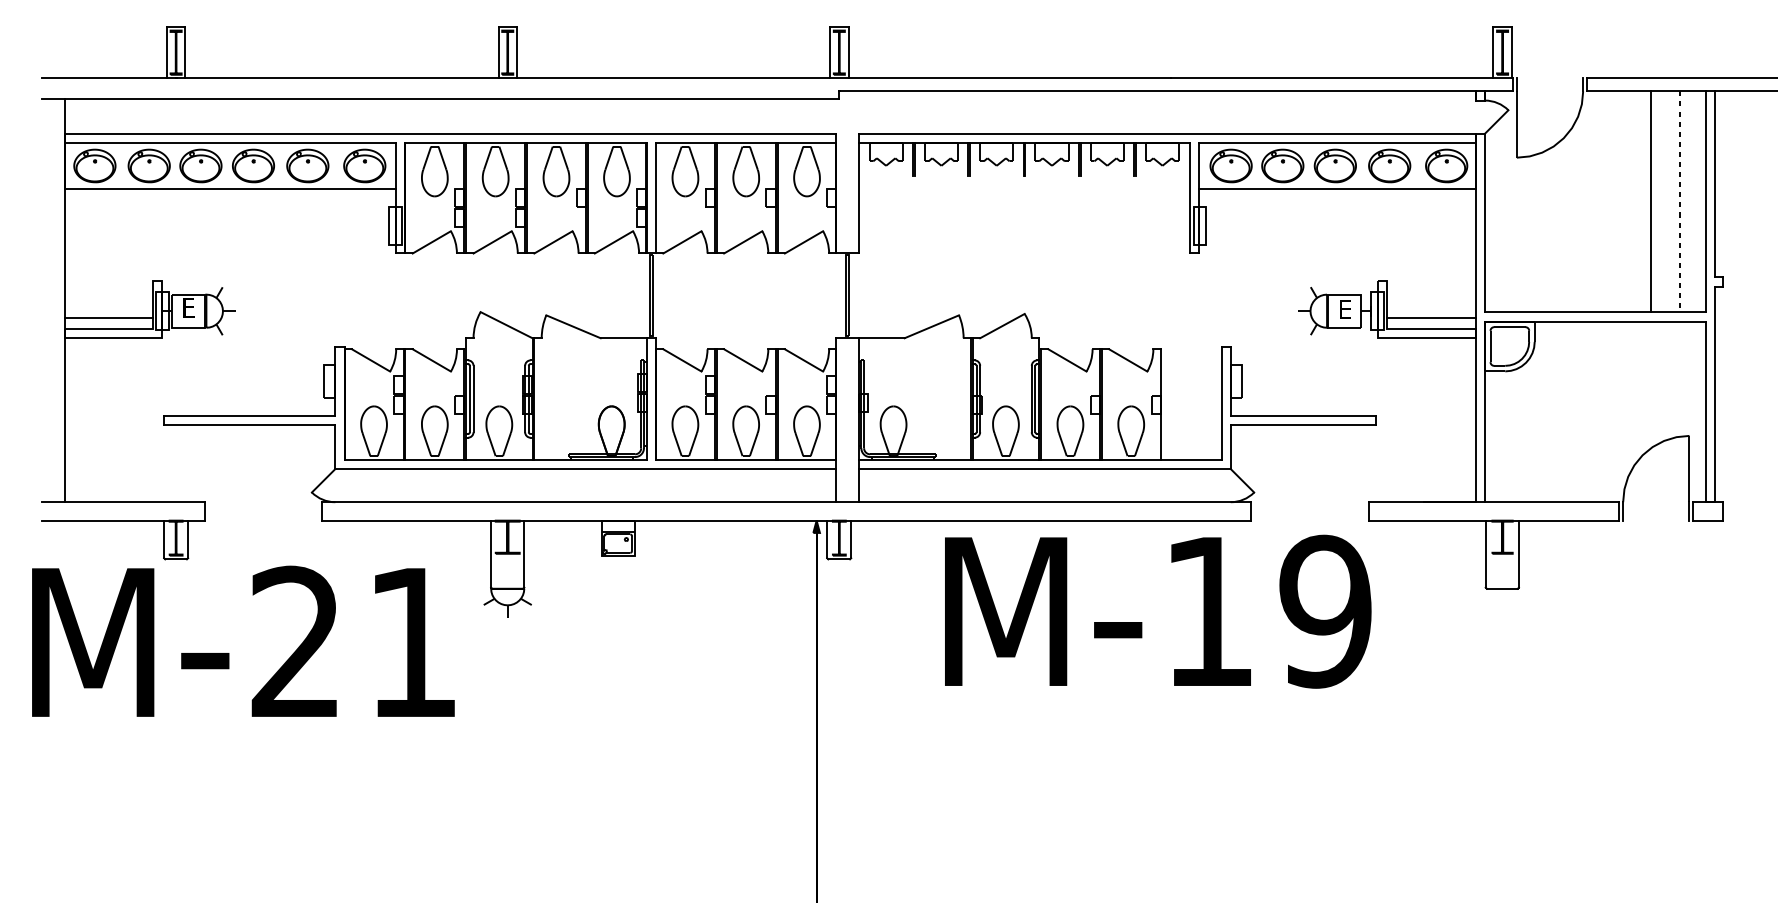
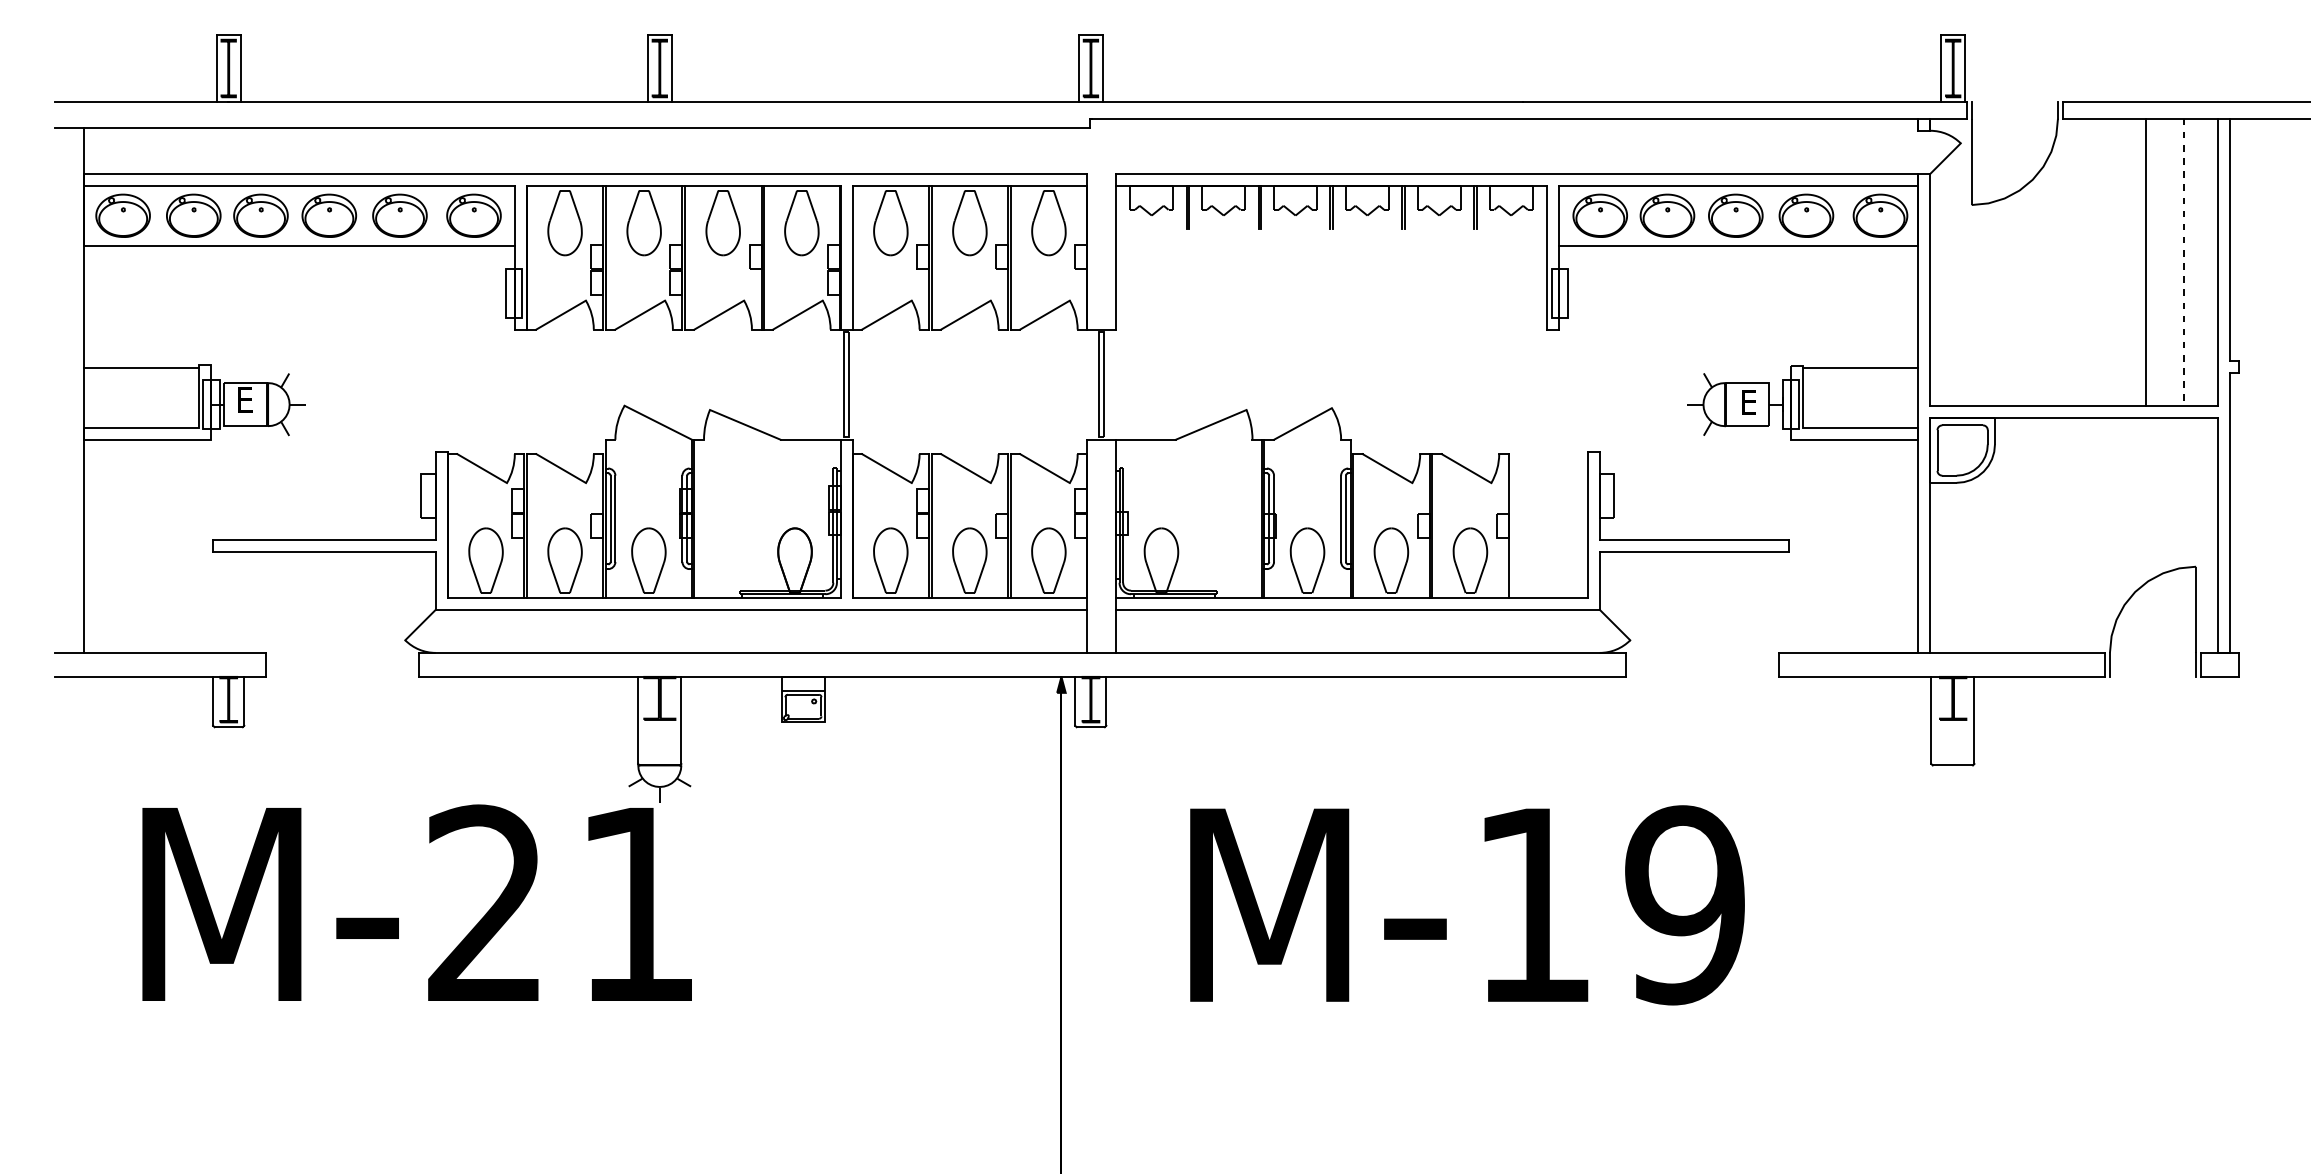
line: (108, 318) -> (140, 367), moved
line: (1431, 318) -> (1860, 367), moved
text: (1158, 611) -> (1467, 905), moved
text: (242, 641) -> (416, 902), moved

